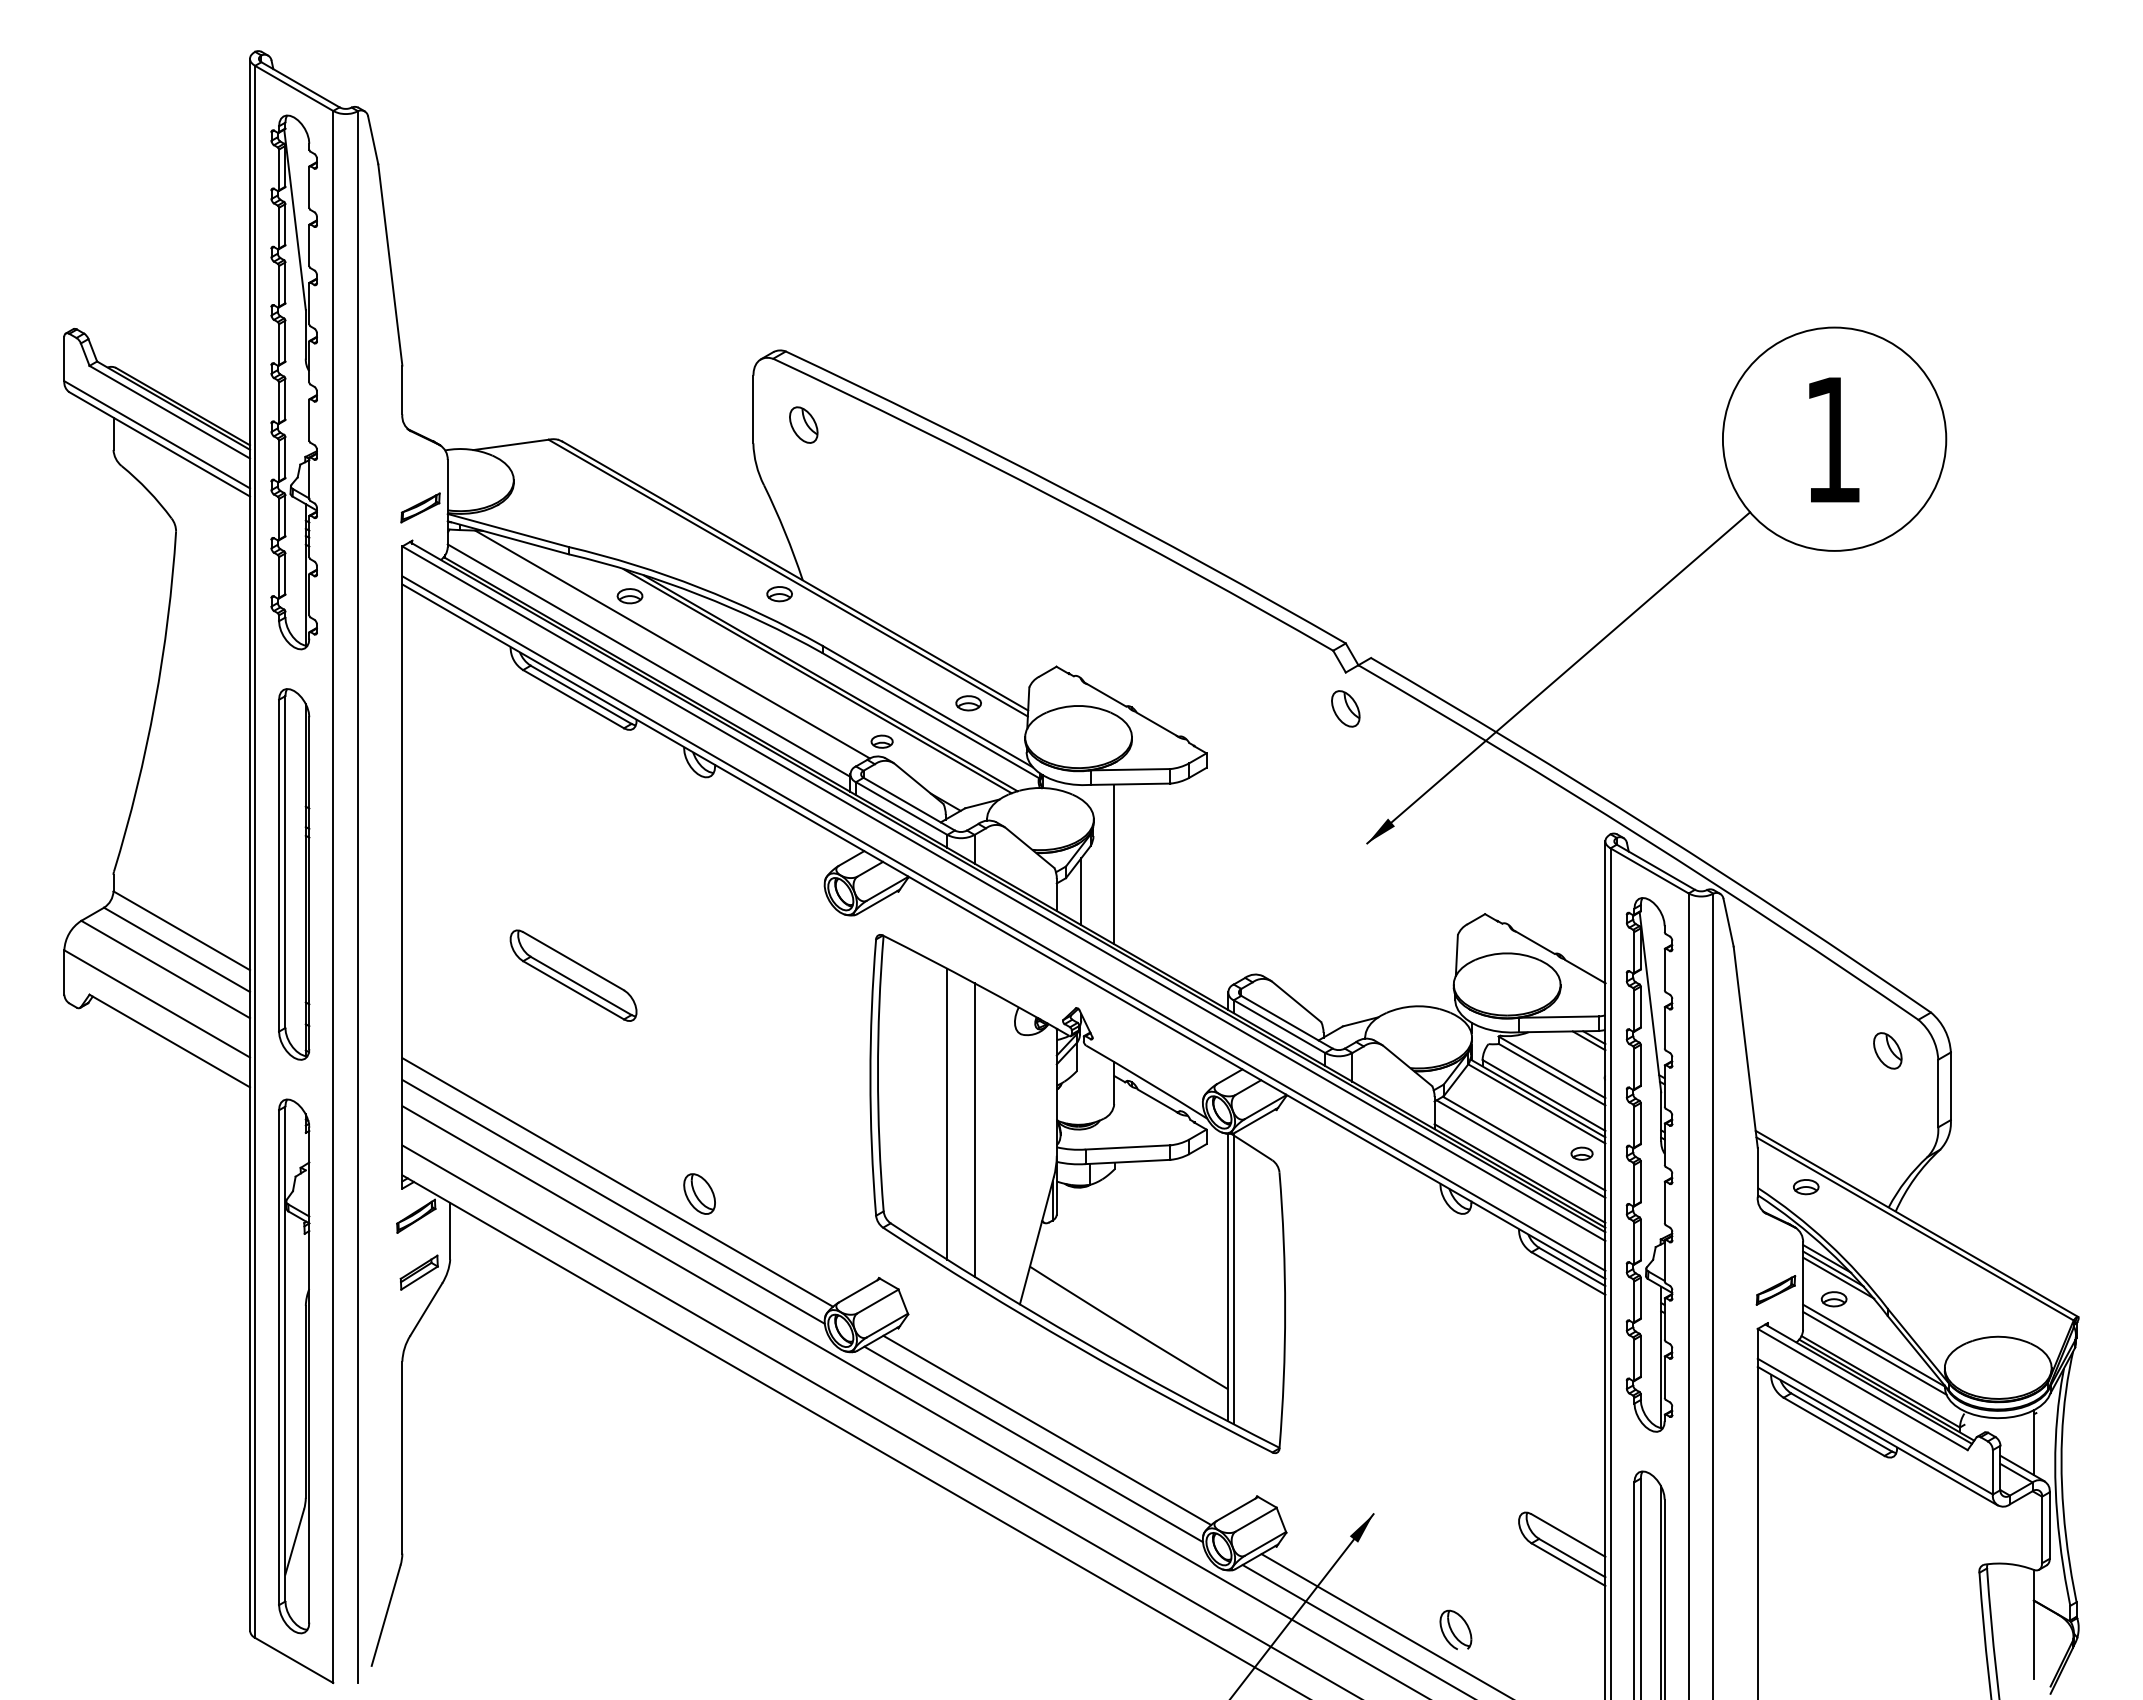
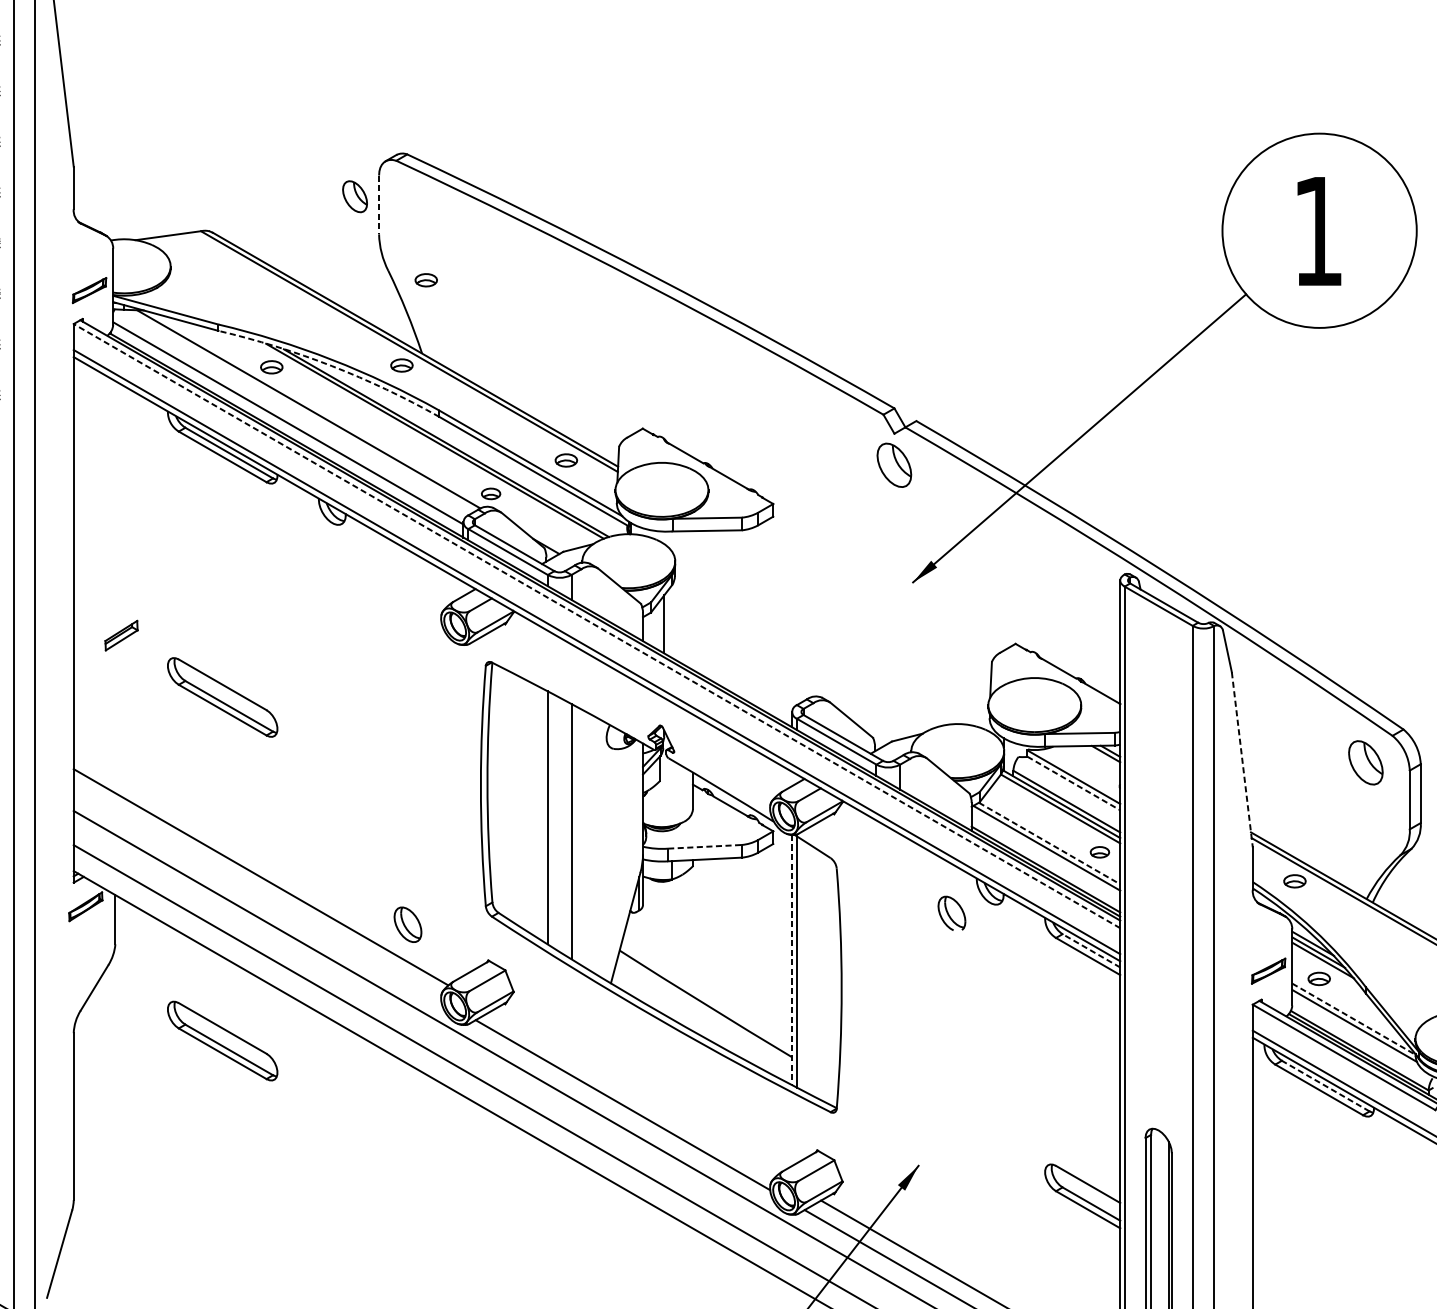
line: (753, 409) -> (379, 204), solid -> dashed
part: (803, 424) -> (354, 196), moved
part: (807, 496) -> (426, 280), added
arc: (699, 594) -> (332, 365), solid -> dashed
part: (1345, 708) -> (894, 465), size x1.4
line: (1114, 864) -> (693, 600), removed
line: (1003, 893) -> (596, 625), solid -> dashed
line: (1745, 1047) -> (1242, 759), solid -> dashed
part: (1887, 1050) -> (1365, 762), size x1.4
line: (1552, 1074) -> (1074, 783), solid -> dashed
line: (1524, 1143) -> (1049, 843), solid -> dashed
line: (1128, 1147) -> (705, 846), solid -> dashed
part: (1649, 1164) -> (1158, 861), removed
part: (699, 1193) -> (407, 924), moved
line: (613, 1201) -> (257, 893), removed
line: (1571, 1266) -> (1090, 950), solid -> dashed
part: (418, 1272) -> (120, 635), moved
line: (1228, 1277) -> (792, 959), solid -> dashed
line: (1873, 1345) -> (1353, 1019), solid -> dashed
part: (573, 1370) -> (222, 1040), added
line: (1841, 1422) -> (1325, 1086), solid -> dashed
line: (1047, 1430) -> (634, 1093), removed
part: (1455, 1629) -> (951, 913), moved

